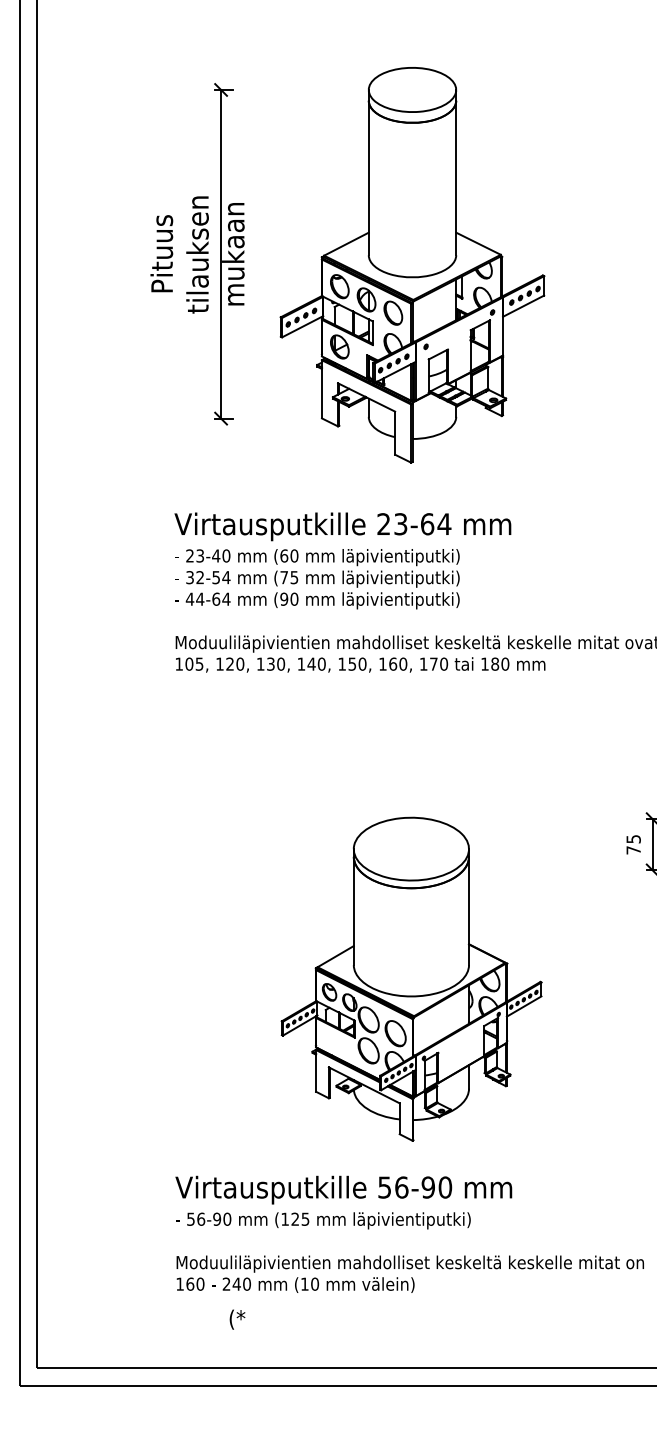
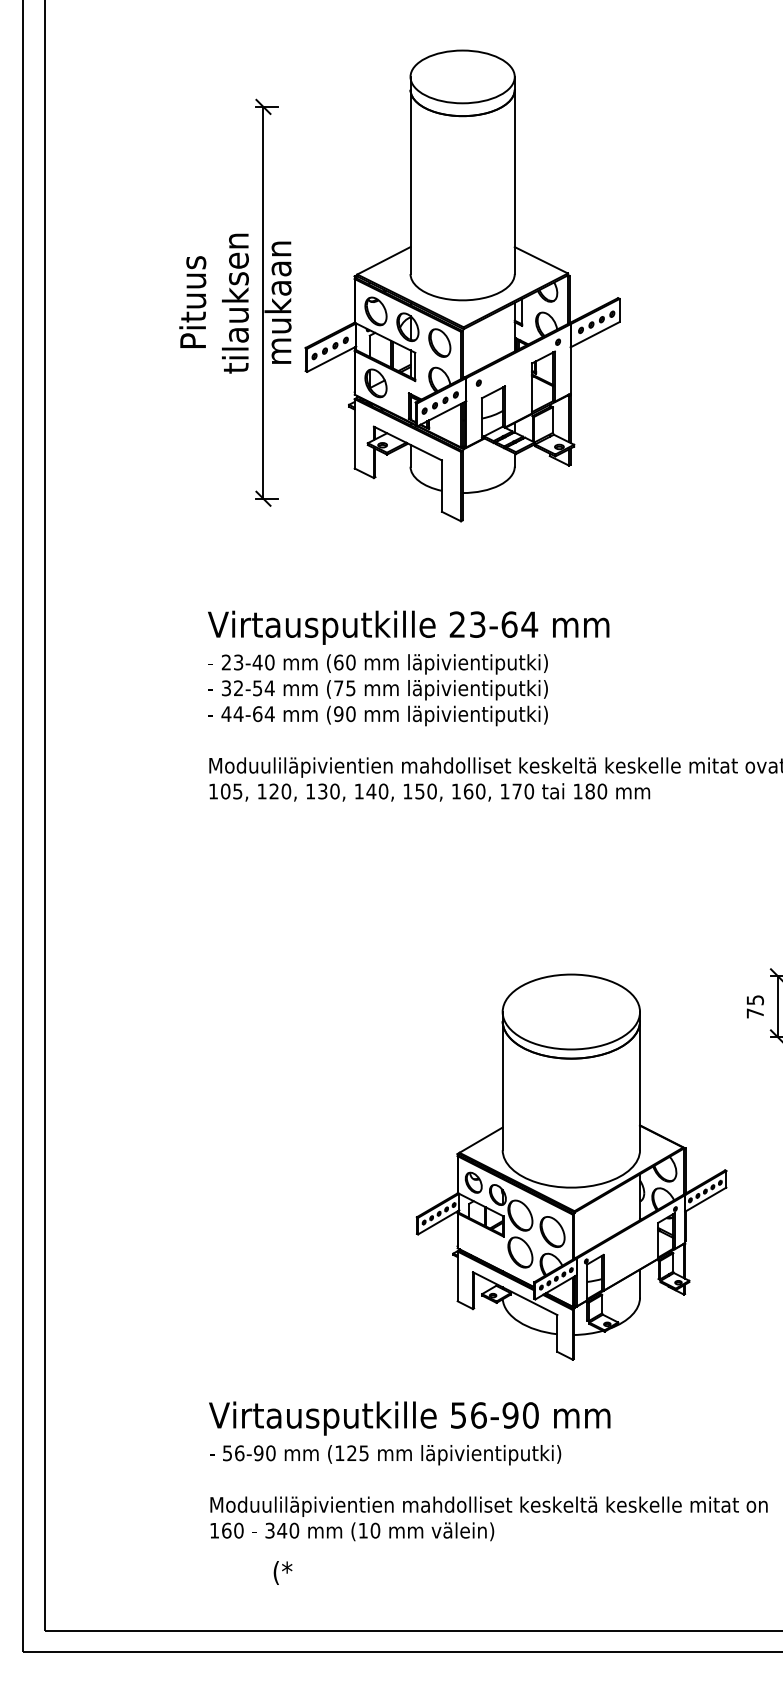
part: (412, 264) -> (462, 285), moved
part: (411, 978) -> (571, 1166), moved
text: (226, 1284) -> (269, 1530), 240 -> 340

